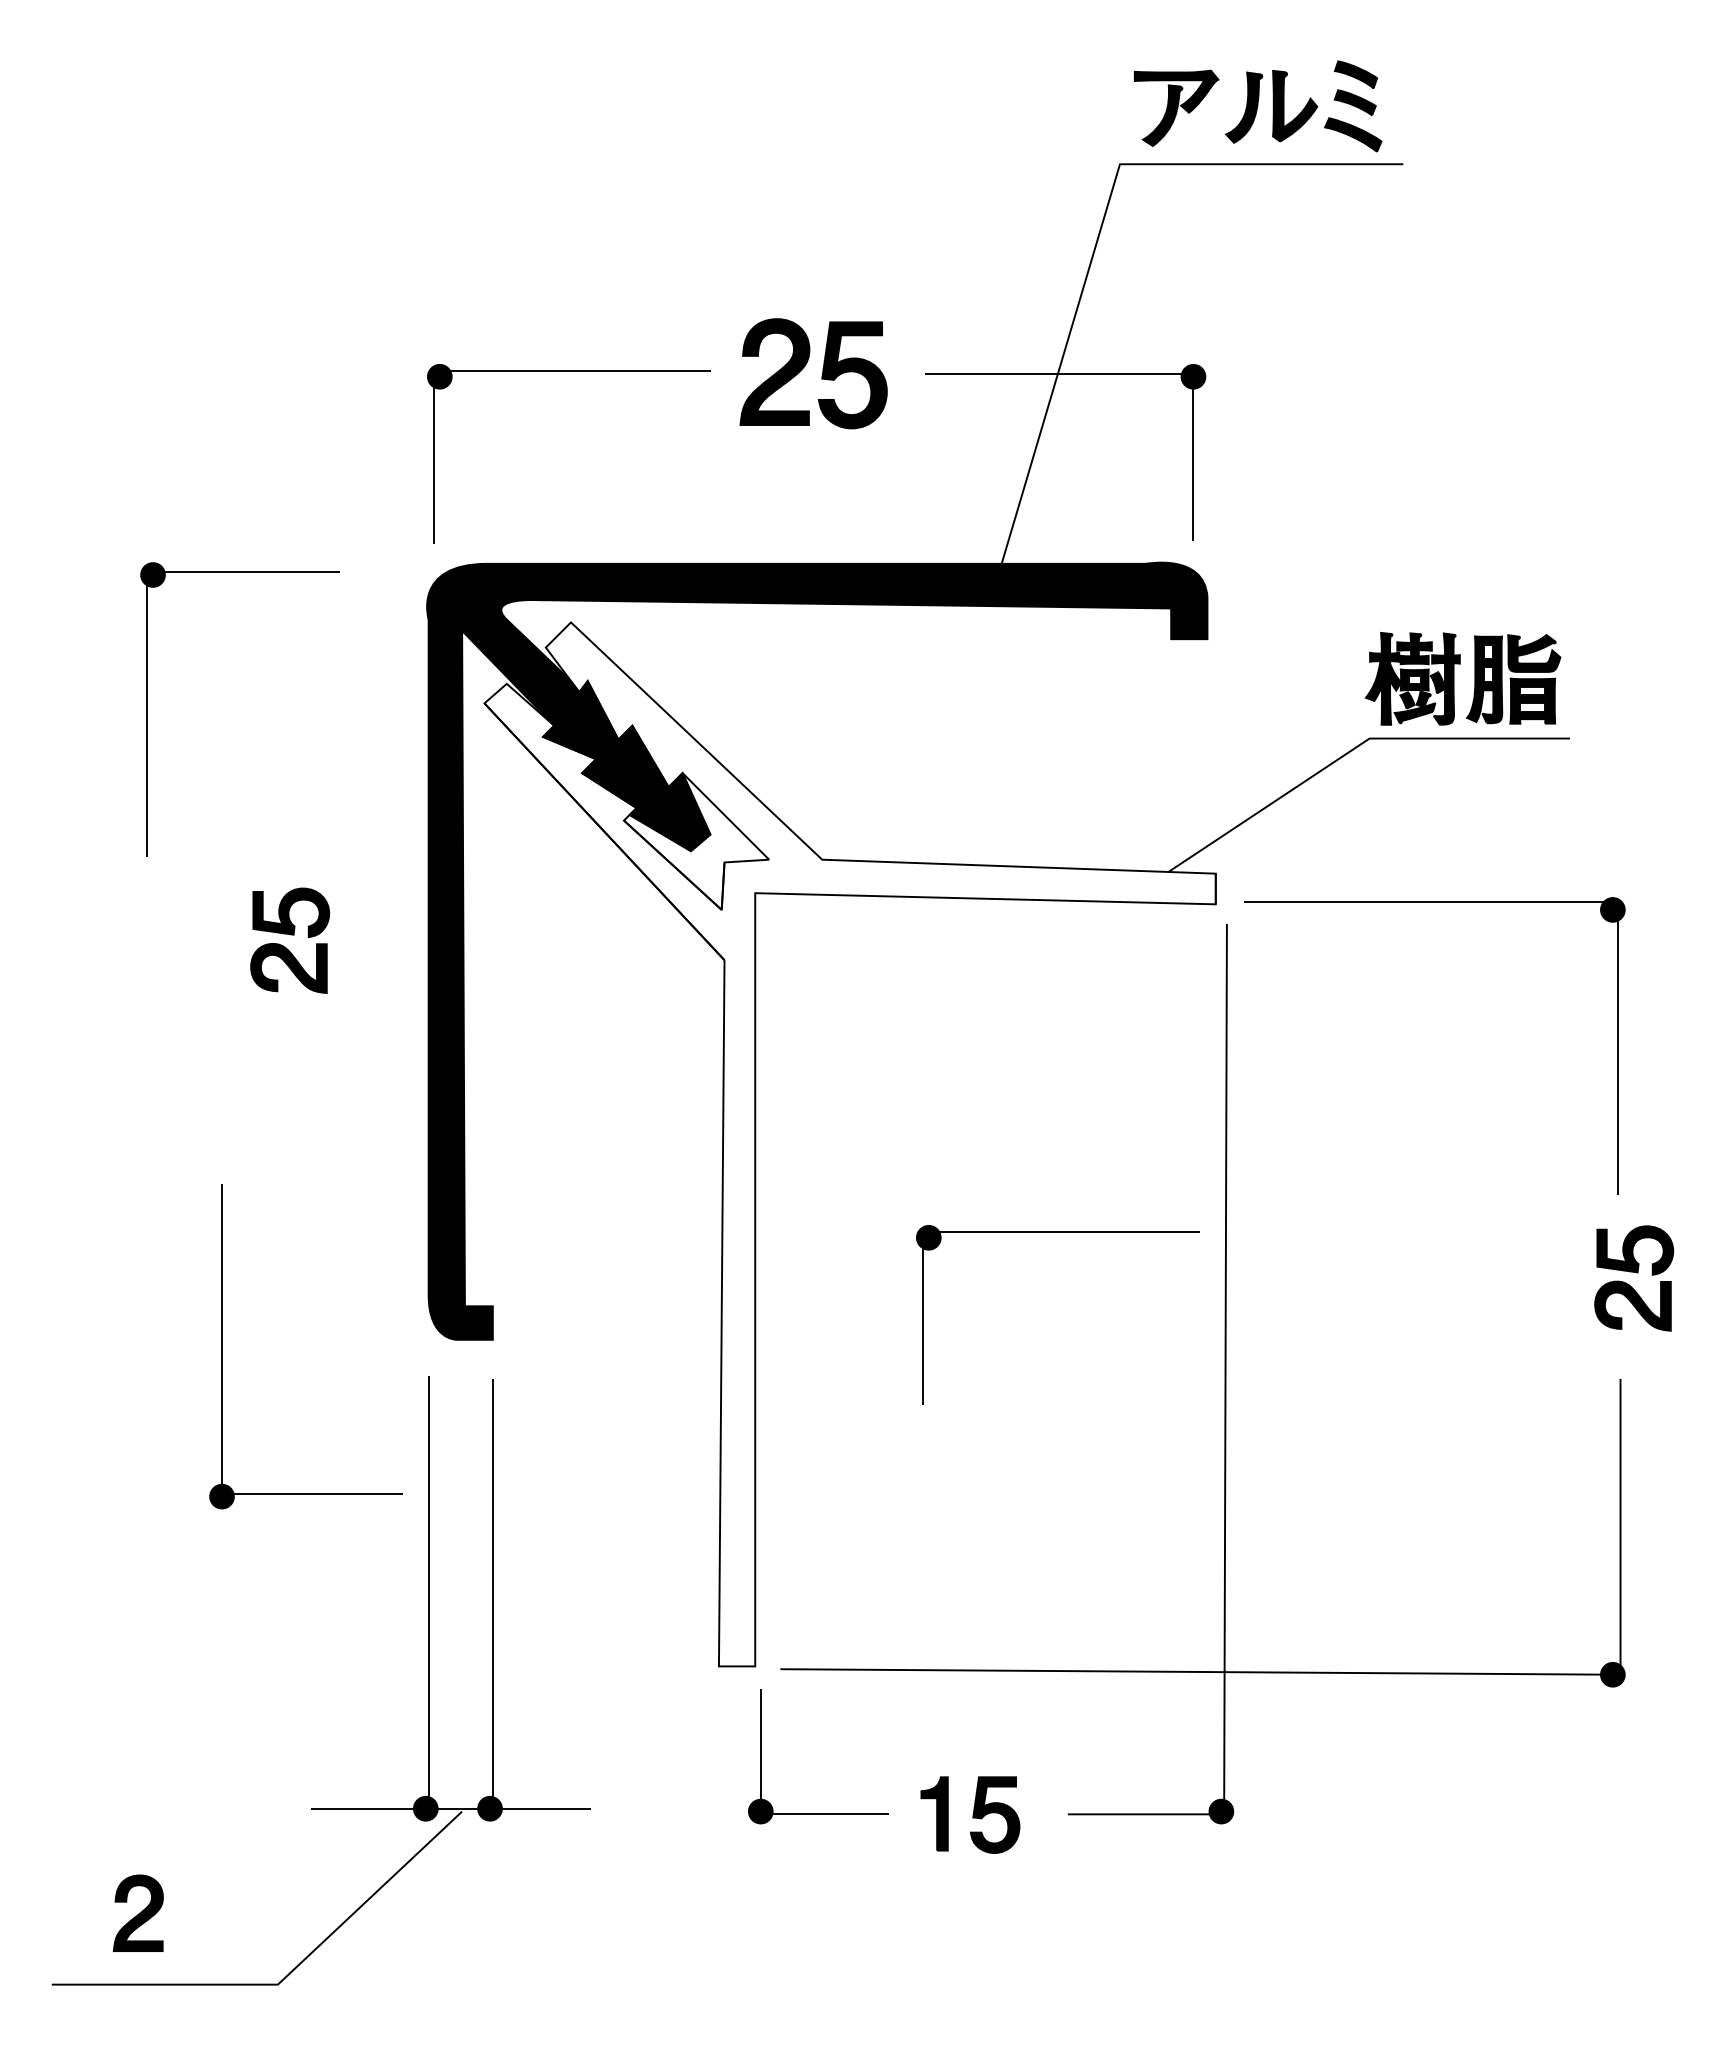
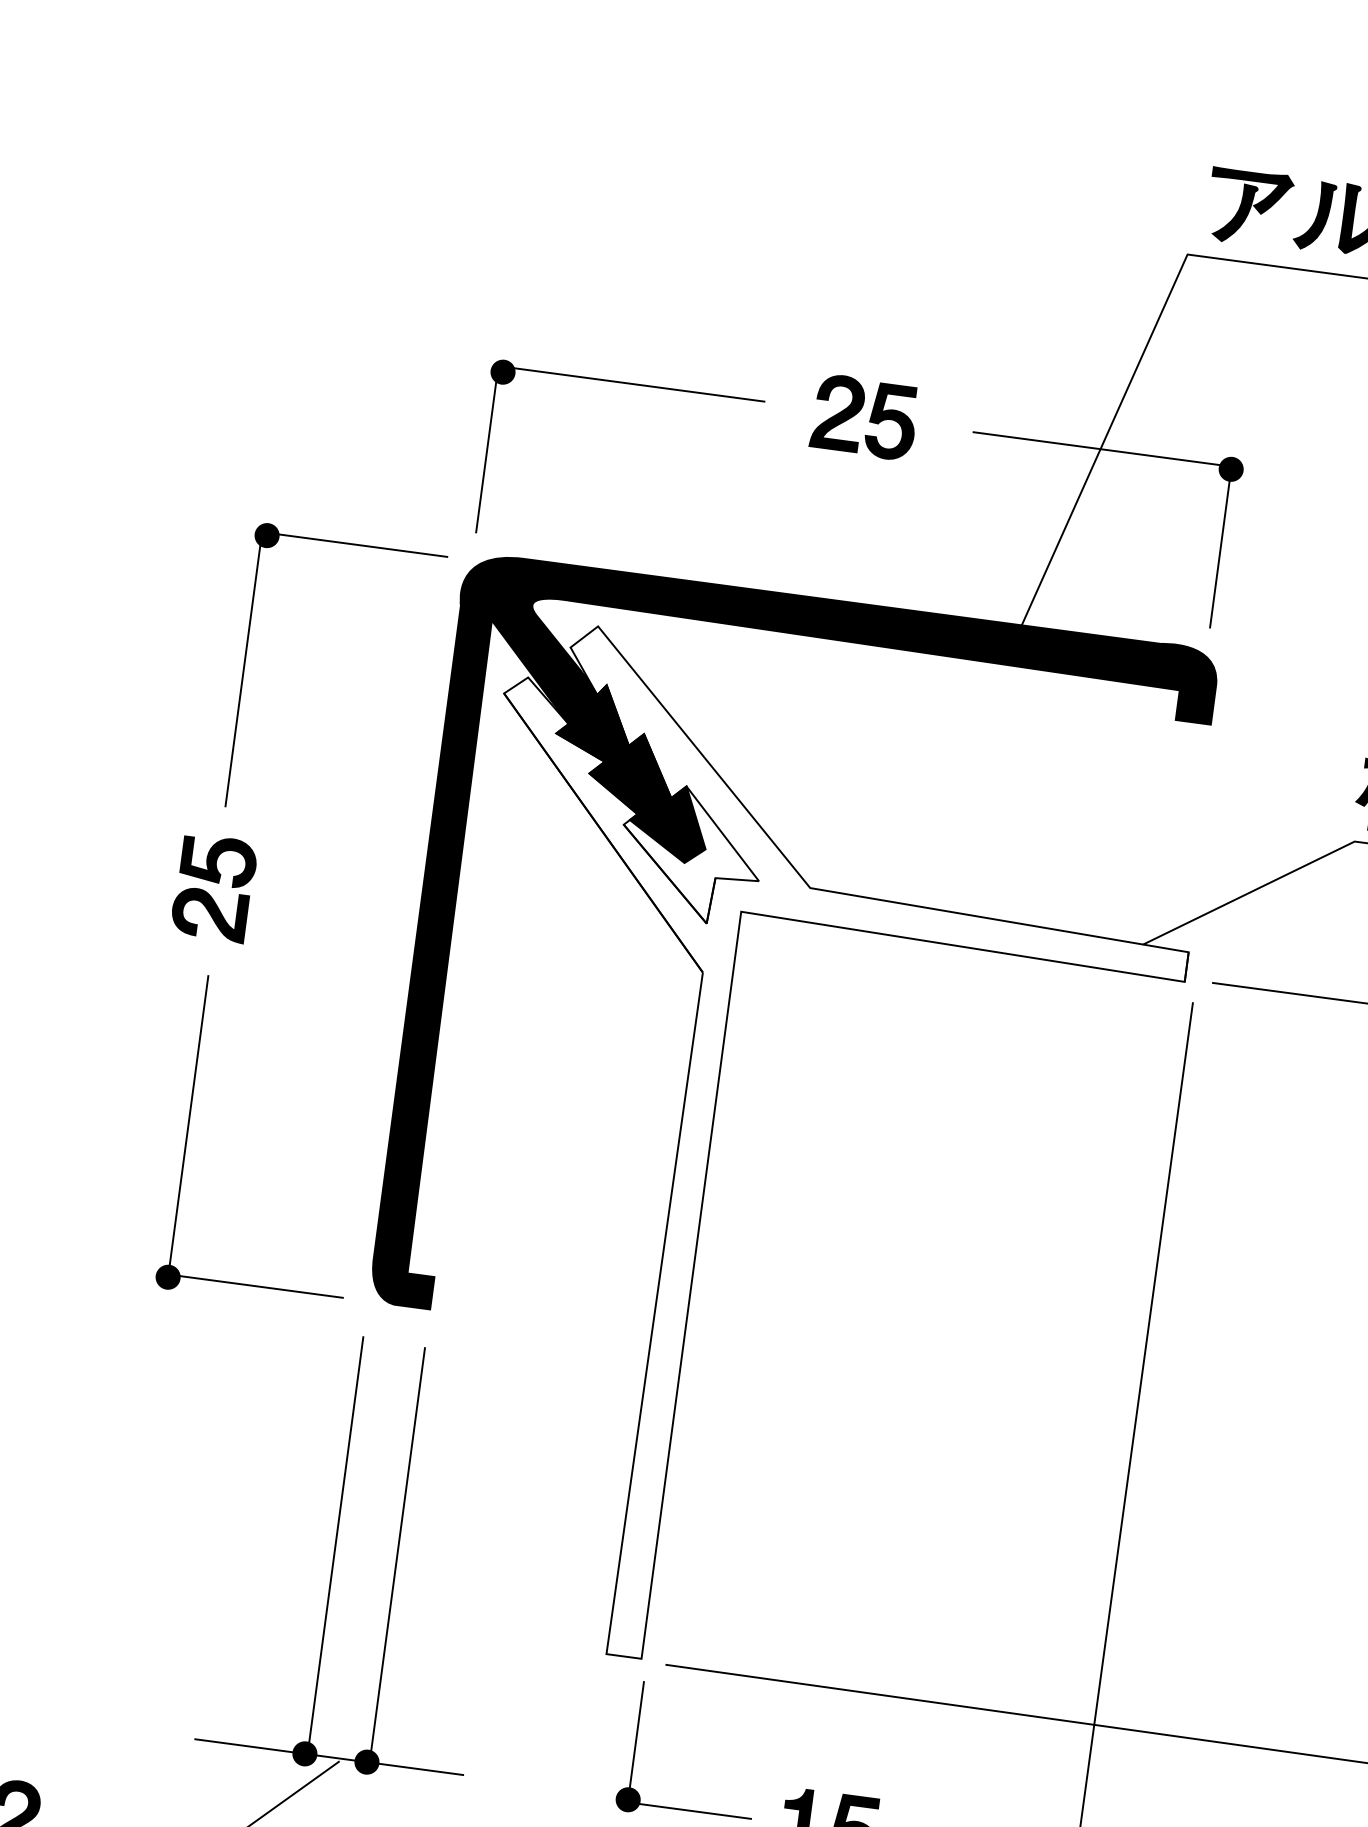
part: (813, 373) -> (864, 417), size x0.71
part: (147, 709) -> (244, 664), moved
part: (290, 940) -> (214, 888), moved
part: (1057, 1232) -> (989, 1278), removed
part: (222, 1346) -> (187, 1132), moved

